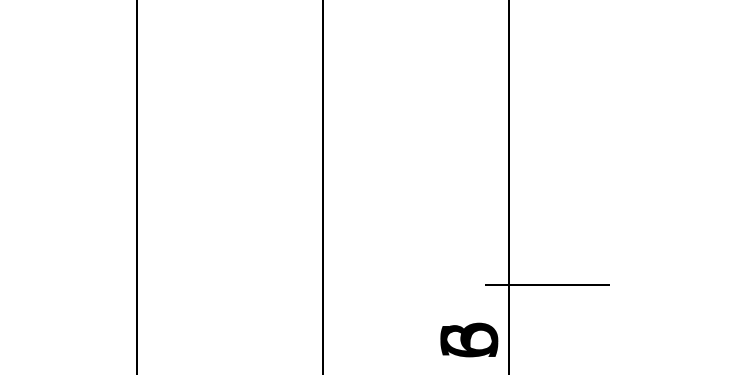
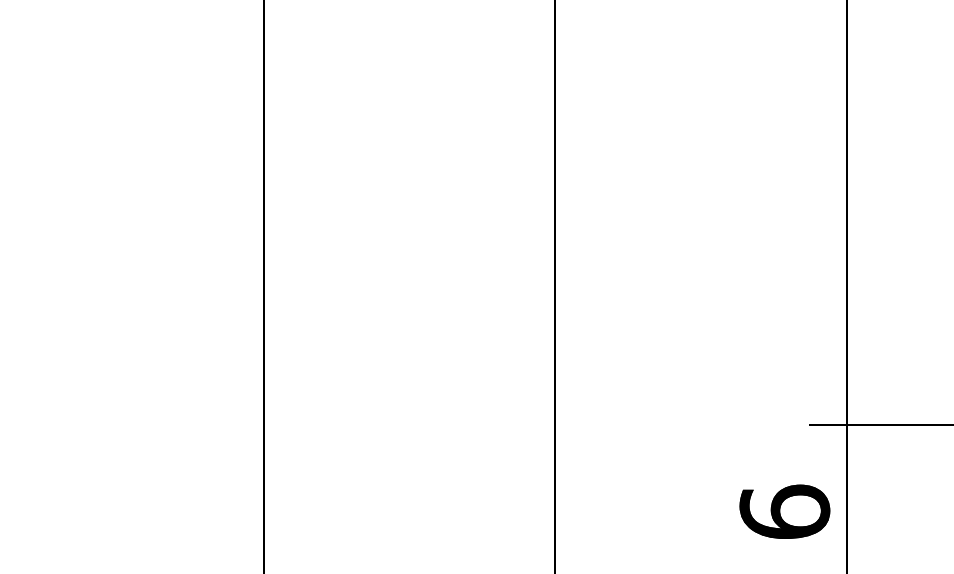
text: (469, 339) -> (785, 510), 3 -> 6

